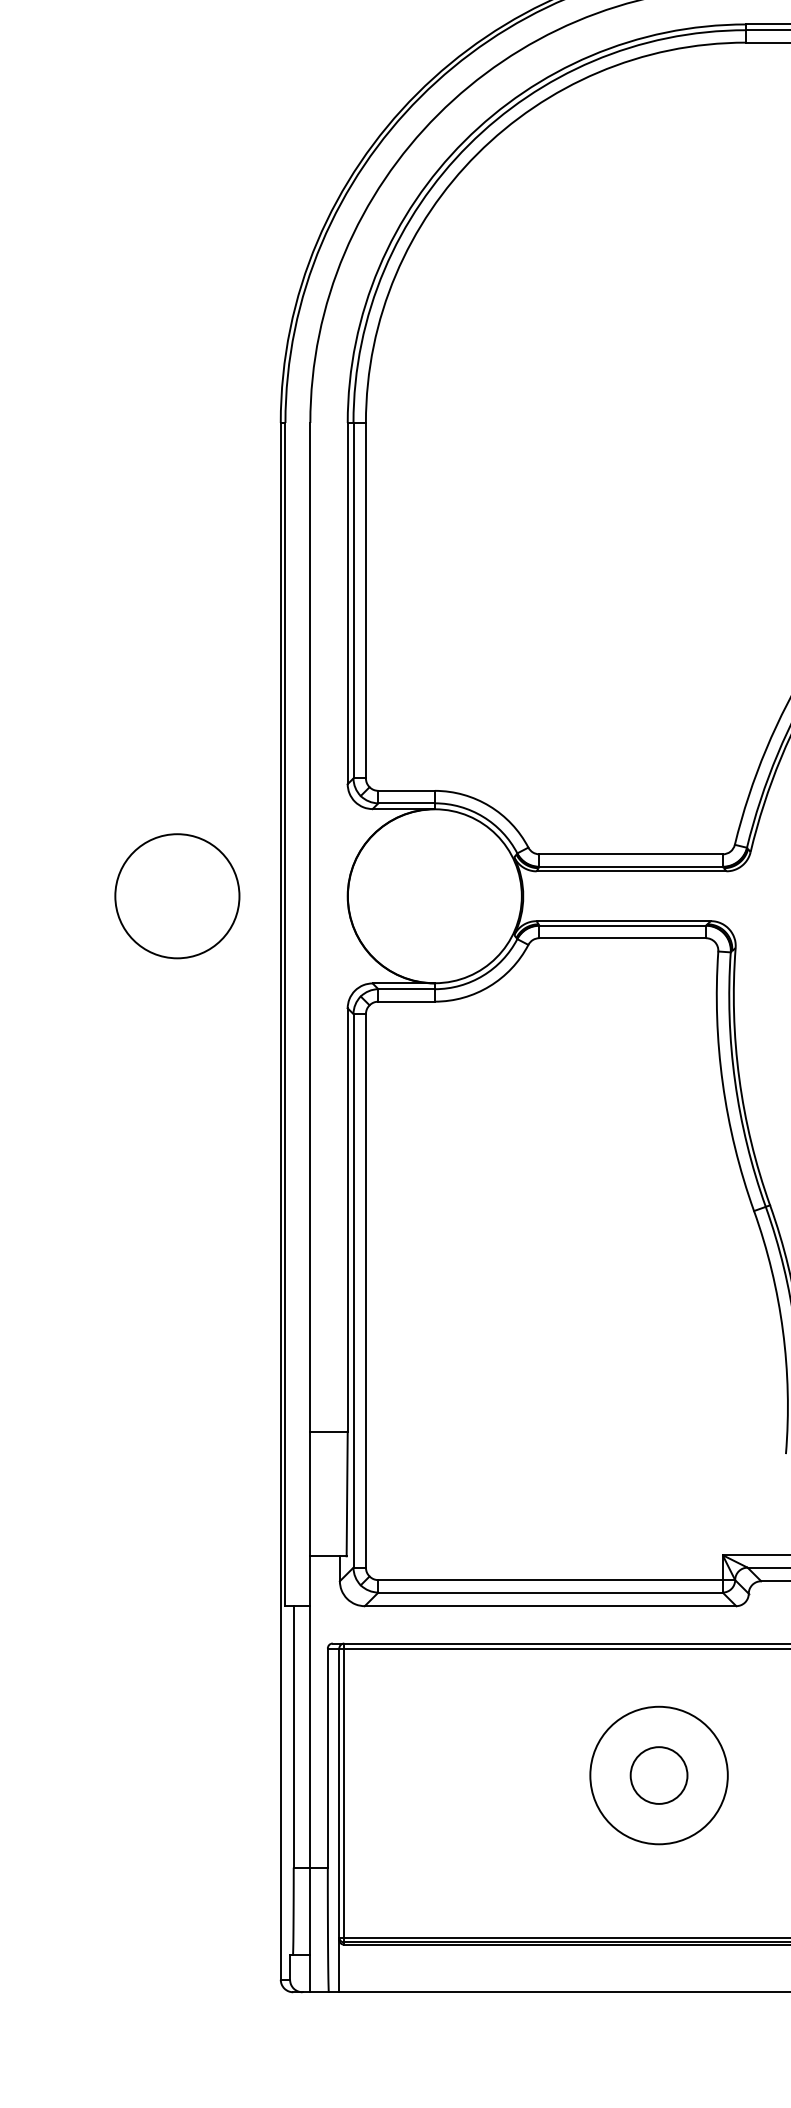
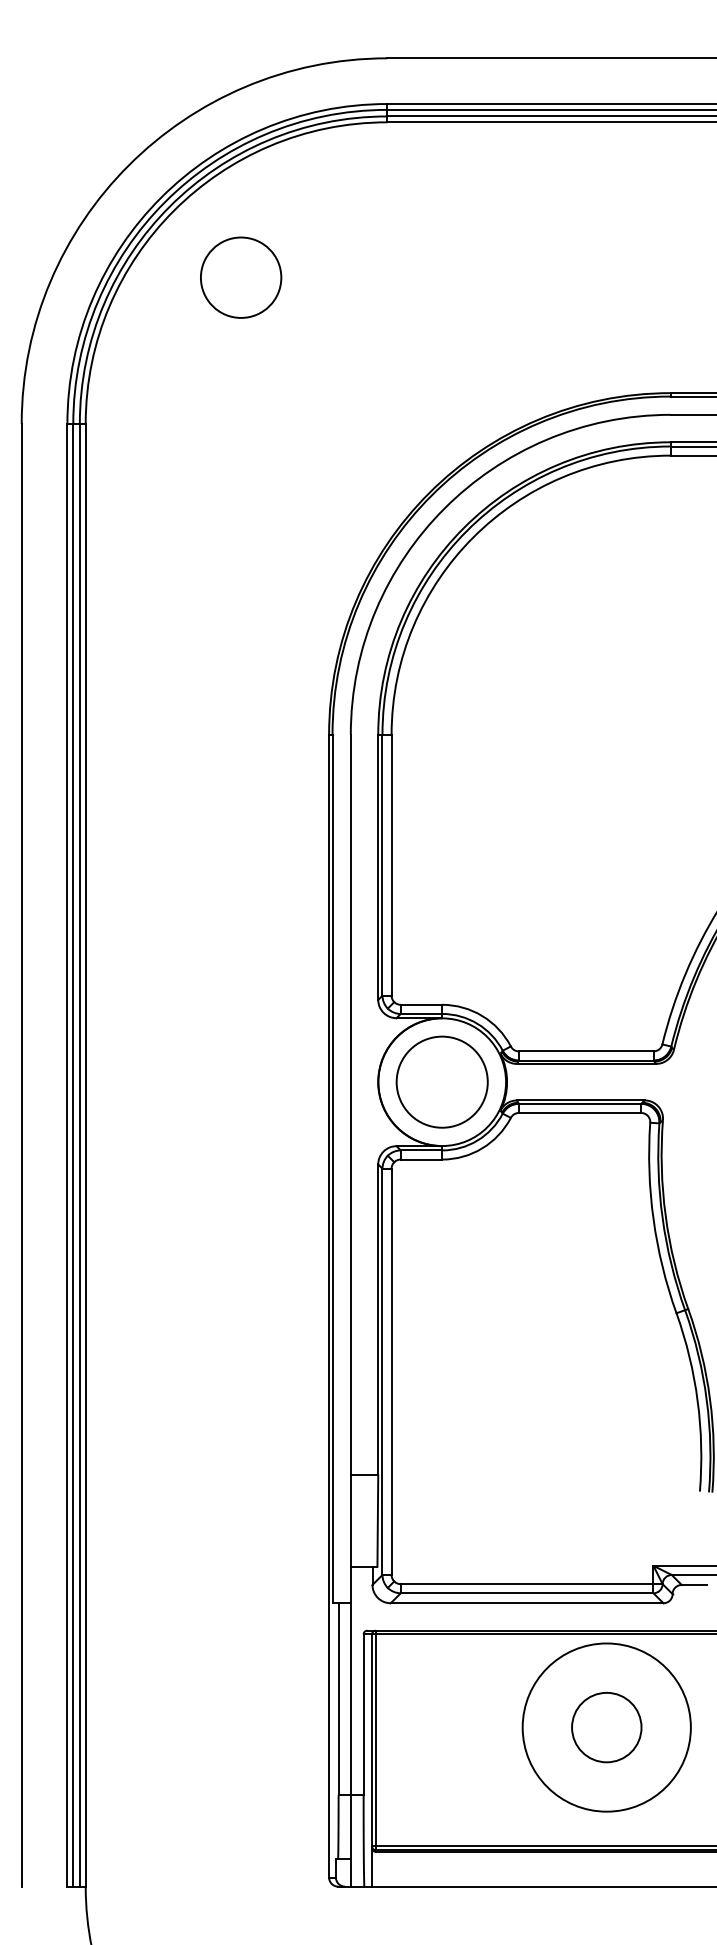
circle: (176, 895) -> (441, 1081), moved
circle: (658, 1775) -> (606, 1727), size x1.67
circle: (658, 1775) -> (606, 1727), size x1.67

